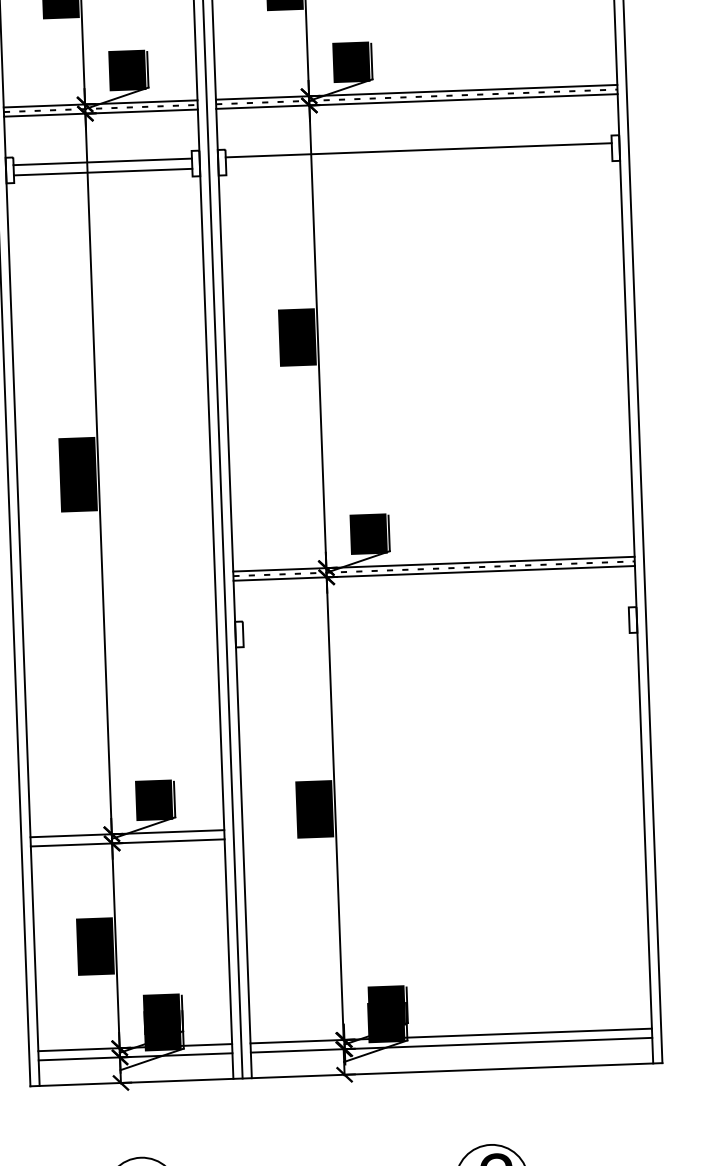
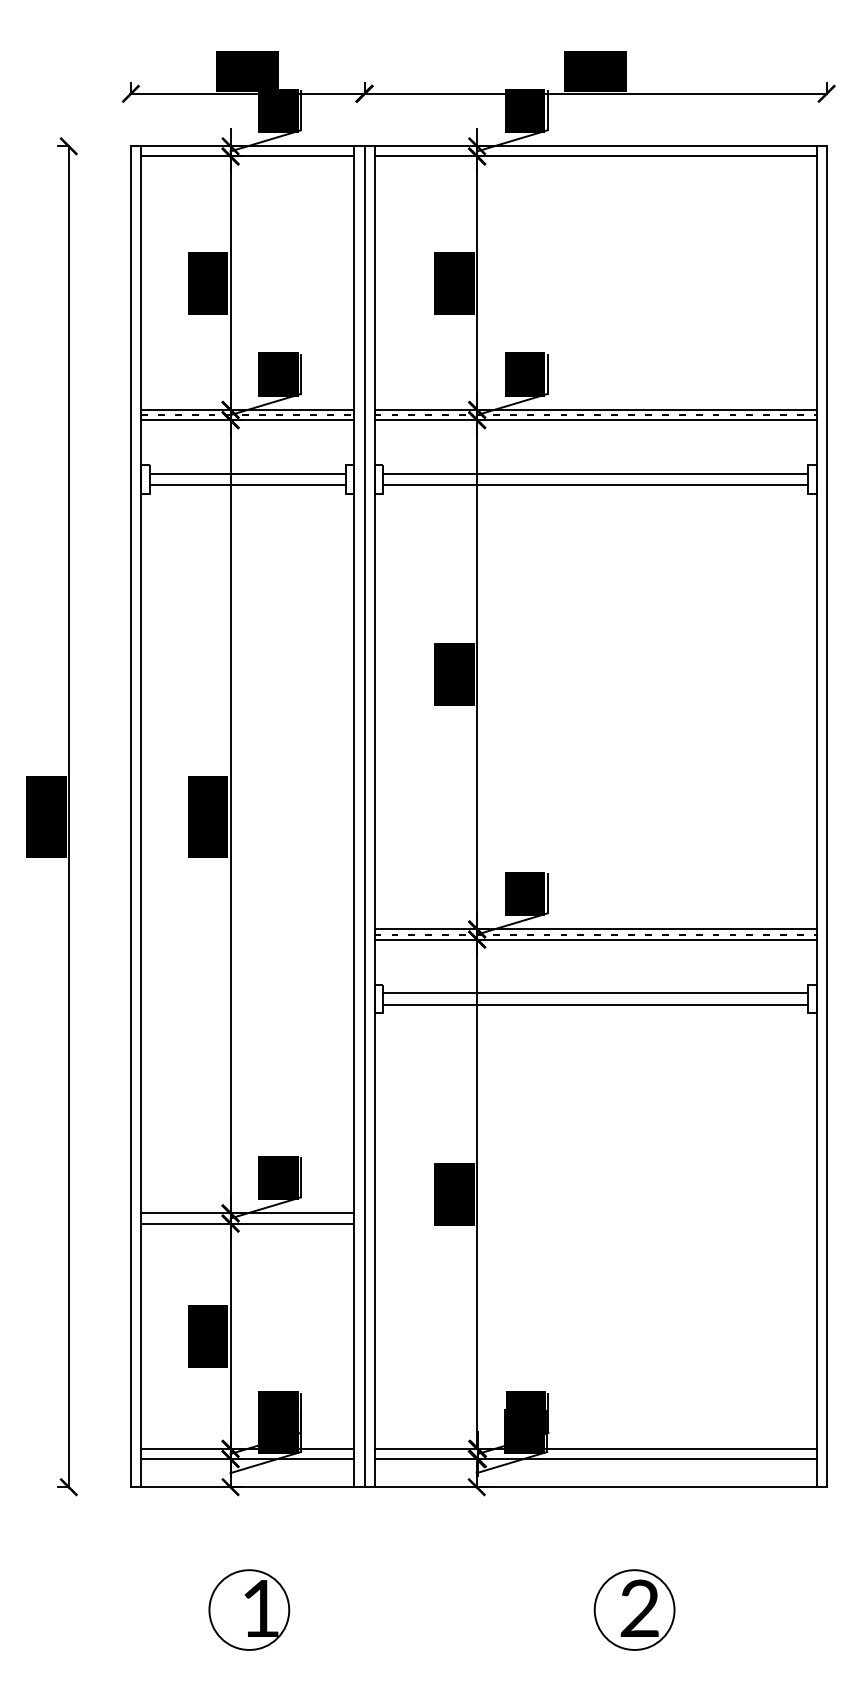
line: (419, 160) -> (595, 485), added
line: (436, 622) -> (595, 993), added
line: (436, 632) -> (595, 1004), added

